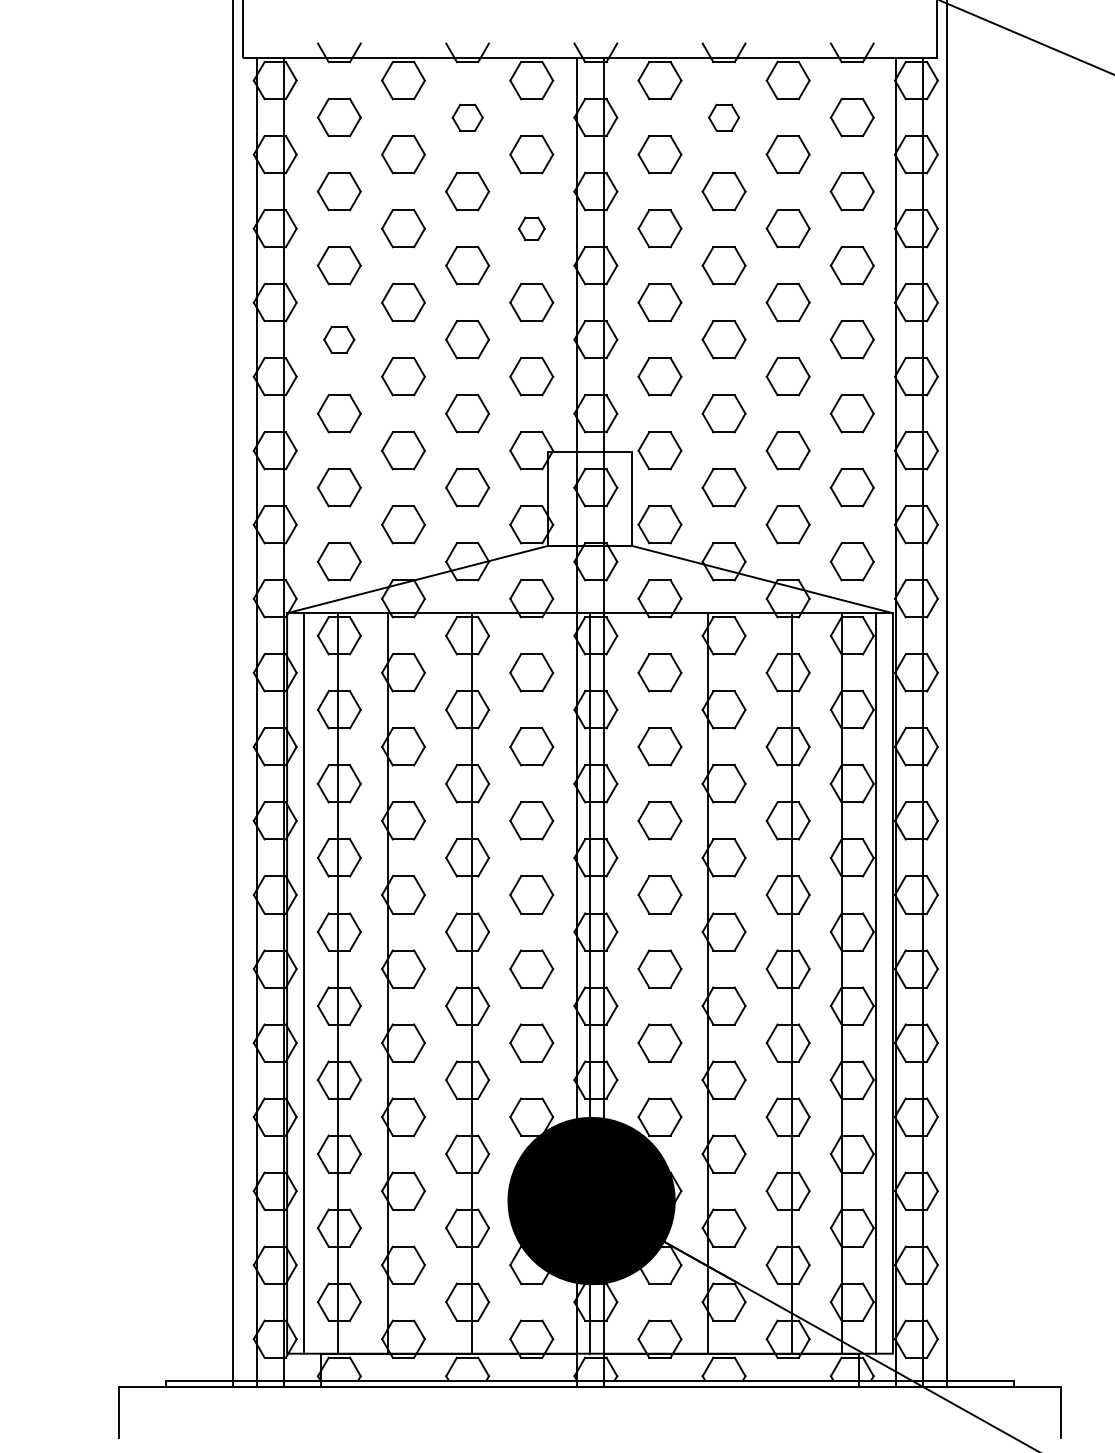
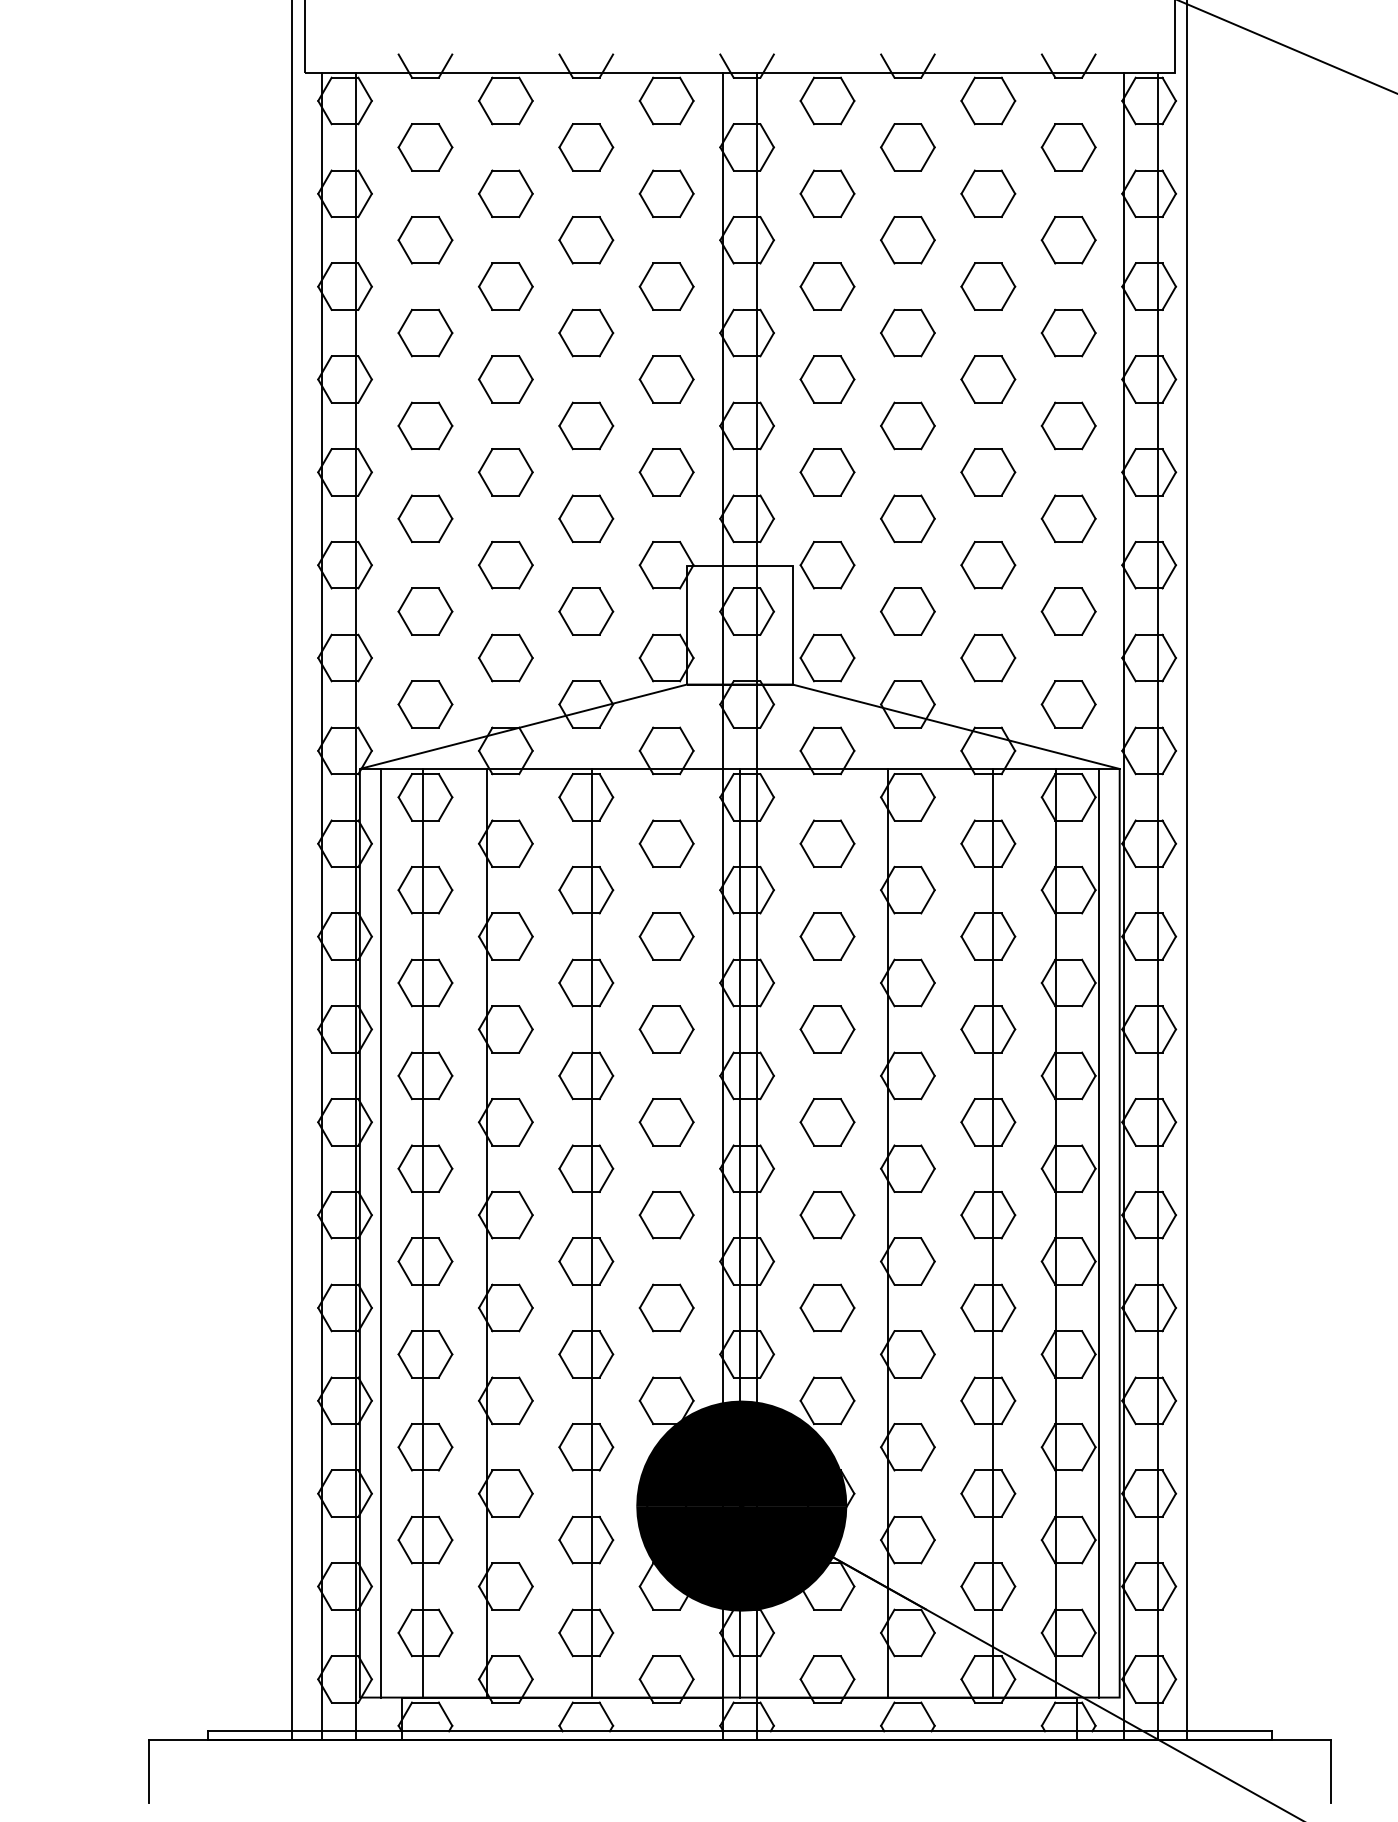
part: (467, 117) -> (586, 147), size x1.43
part: (723, 117) -> (907, 147), size x1.43
part: (531, 228) -> (666, 286), size x1.67
part: (338, 339) -> (424, 425), size x1.43

